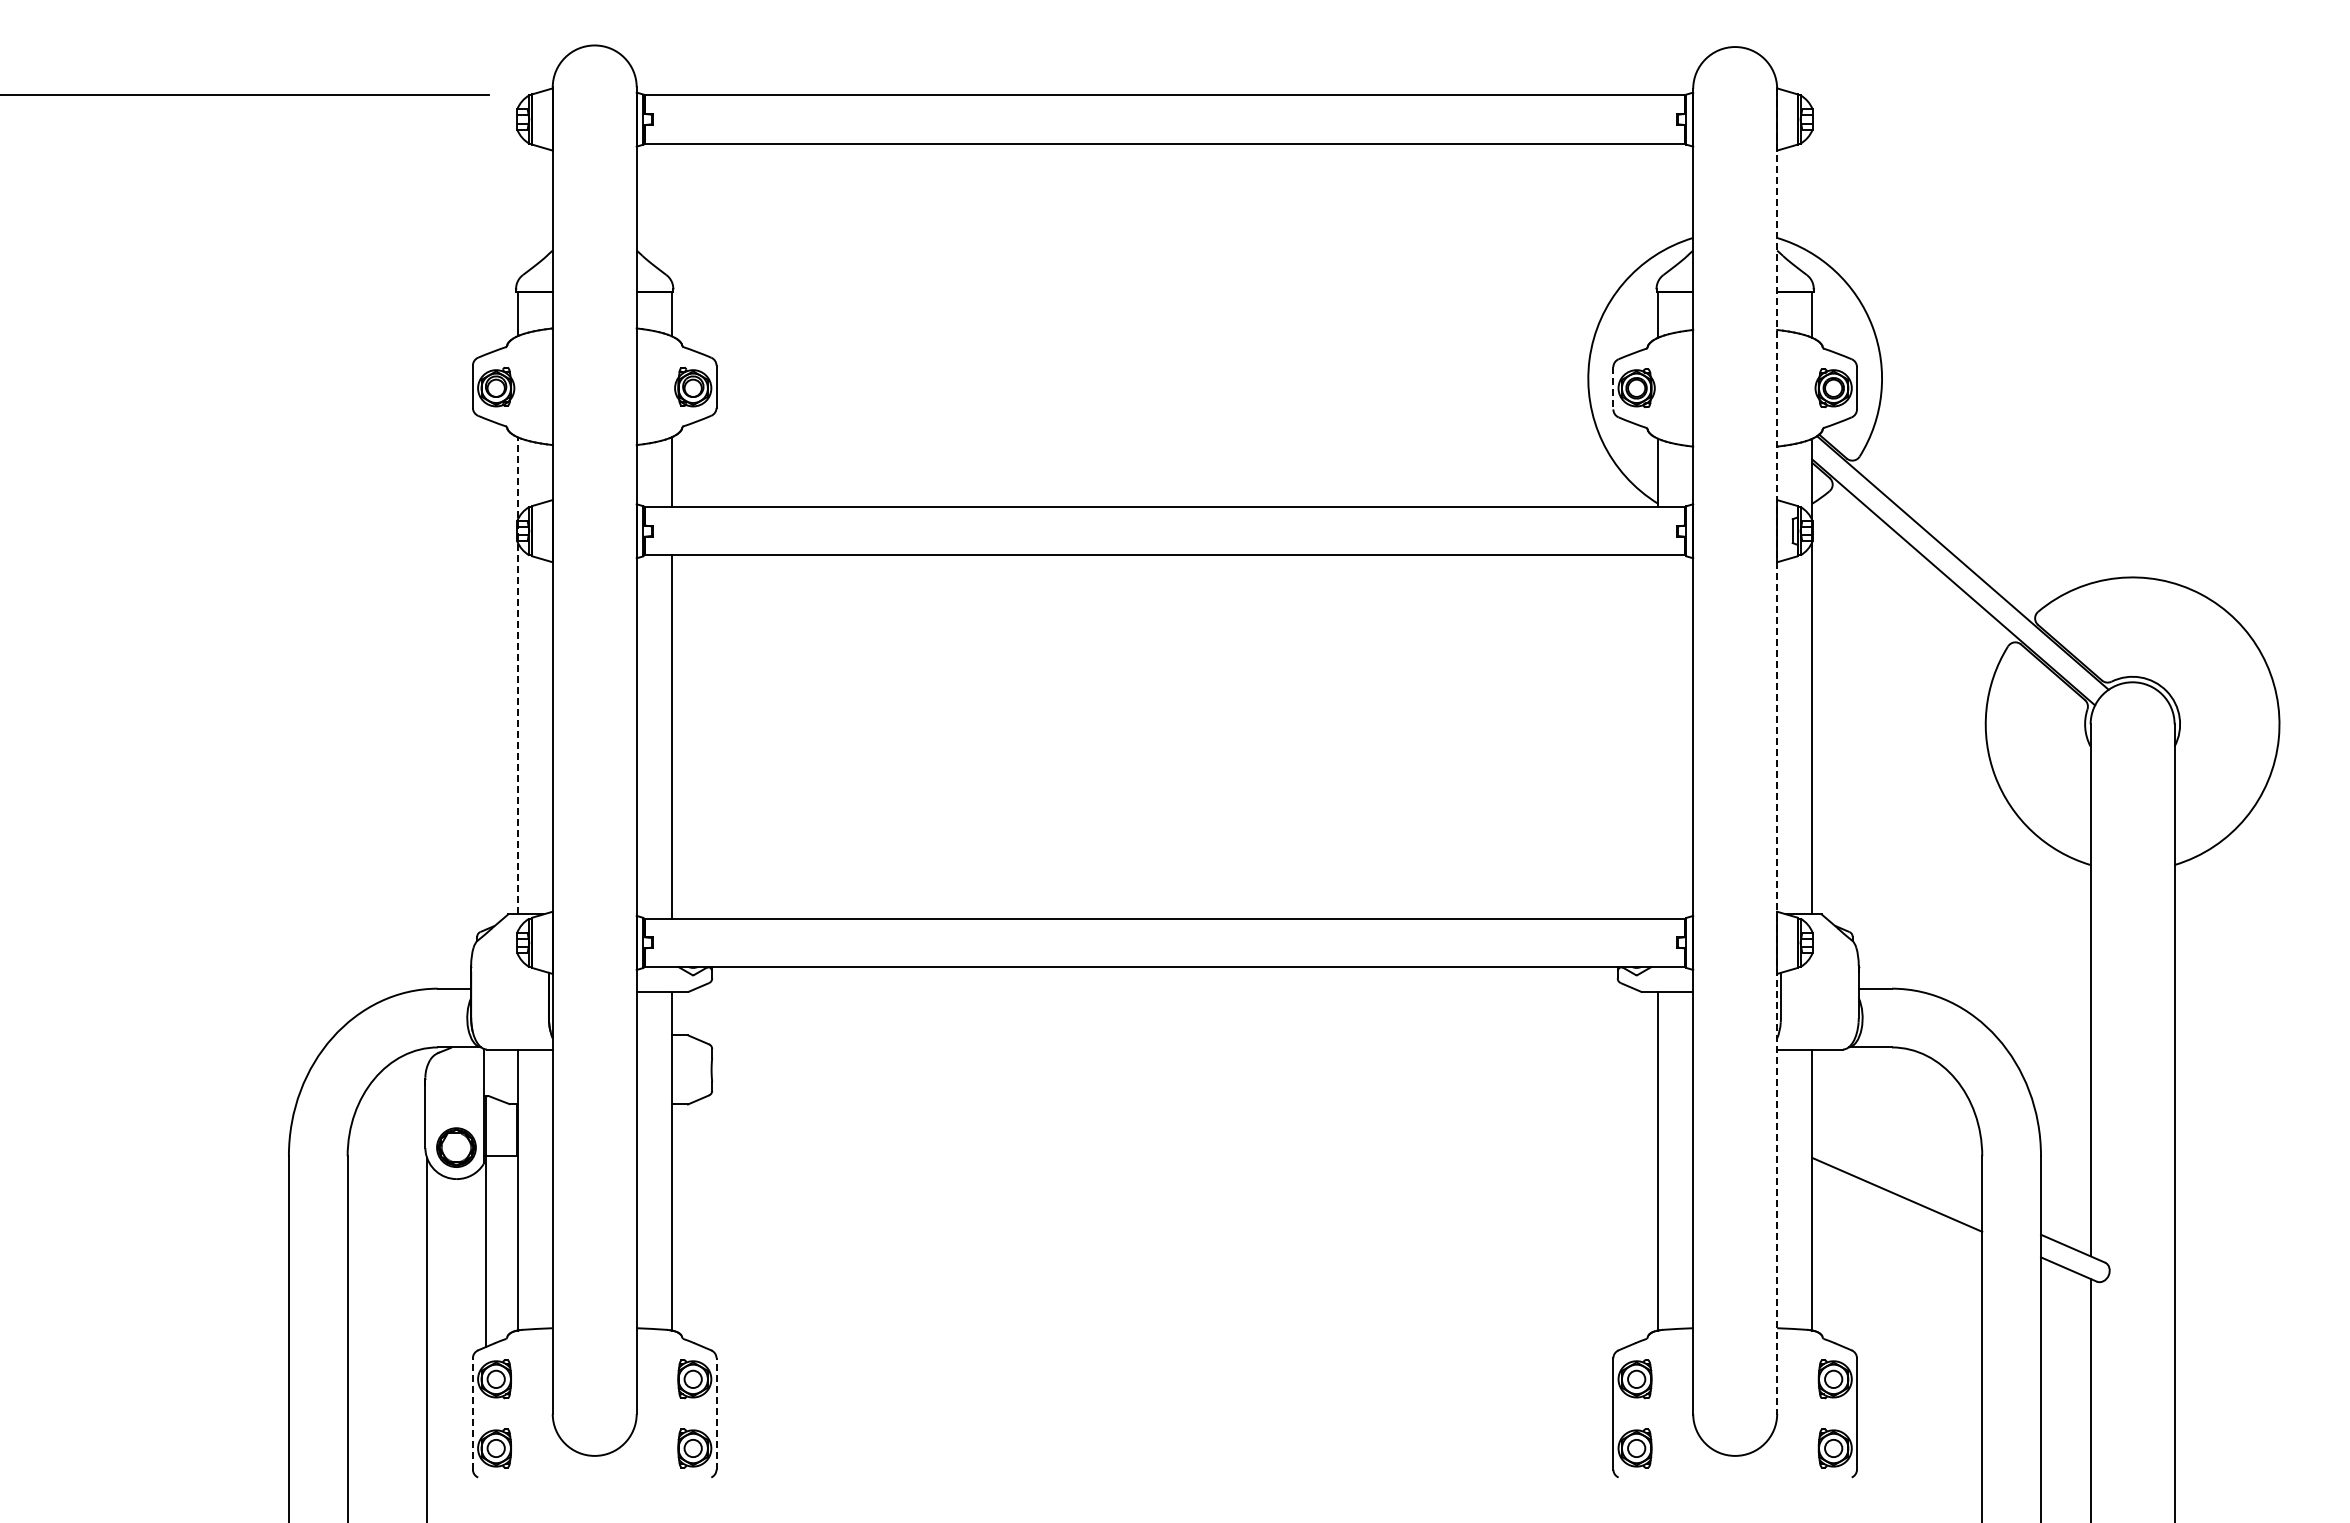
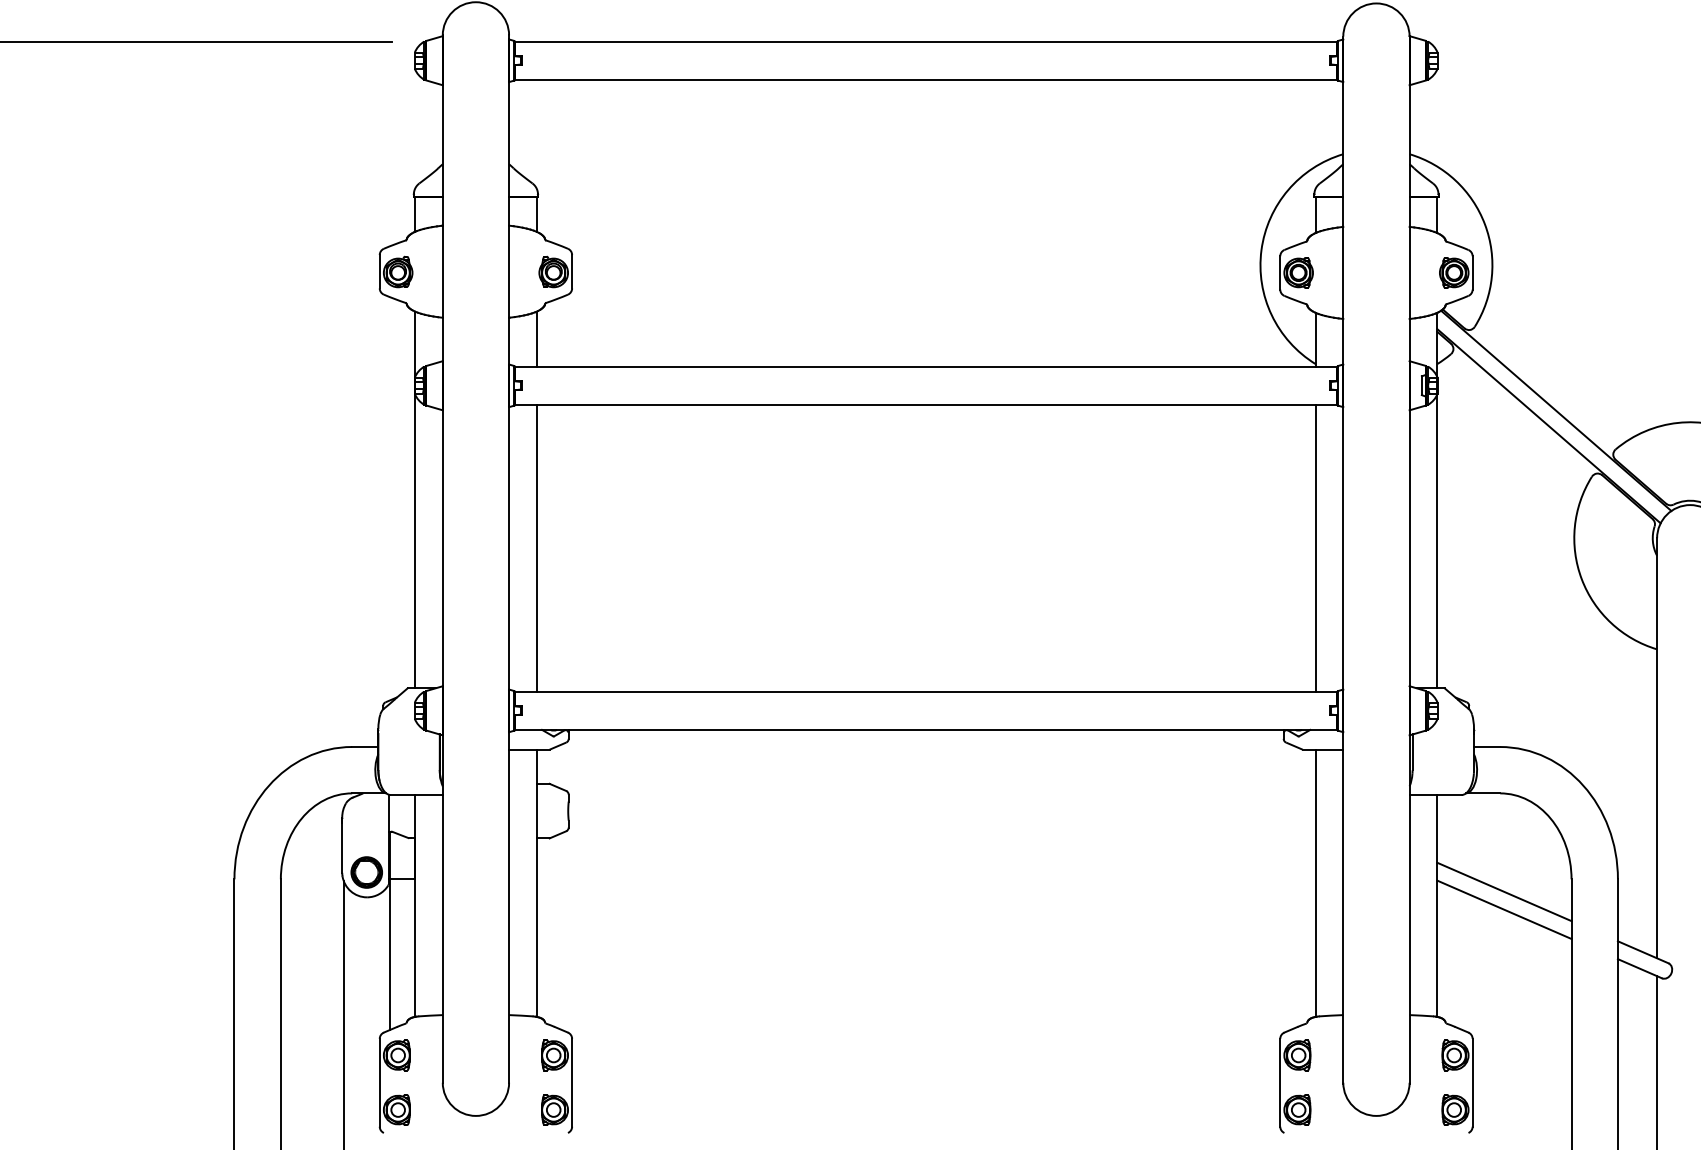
line: (1613, 388) -> (1280, 273), dashed -> solid
line: (517, 675) -> (414, 499), dashed -> solid
line: (1658, 736) -> (1315, 547), added
line: (1777, 752) -> (1409, 560), dashed -> solid
line: (1897, 1172) -> (1504, 892), added
line: (472, 1413) -> (379, 1082), dashed -> solid
line: (716, 1413) -> (572, 1082), dashed -> solid

